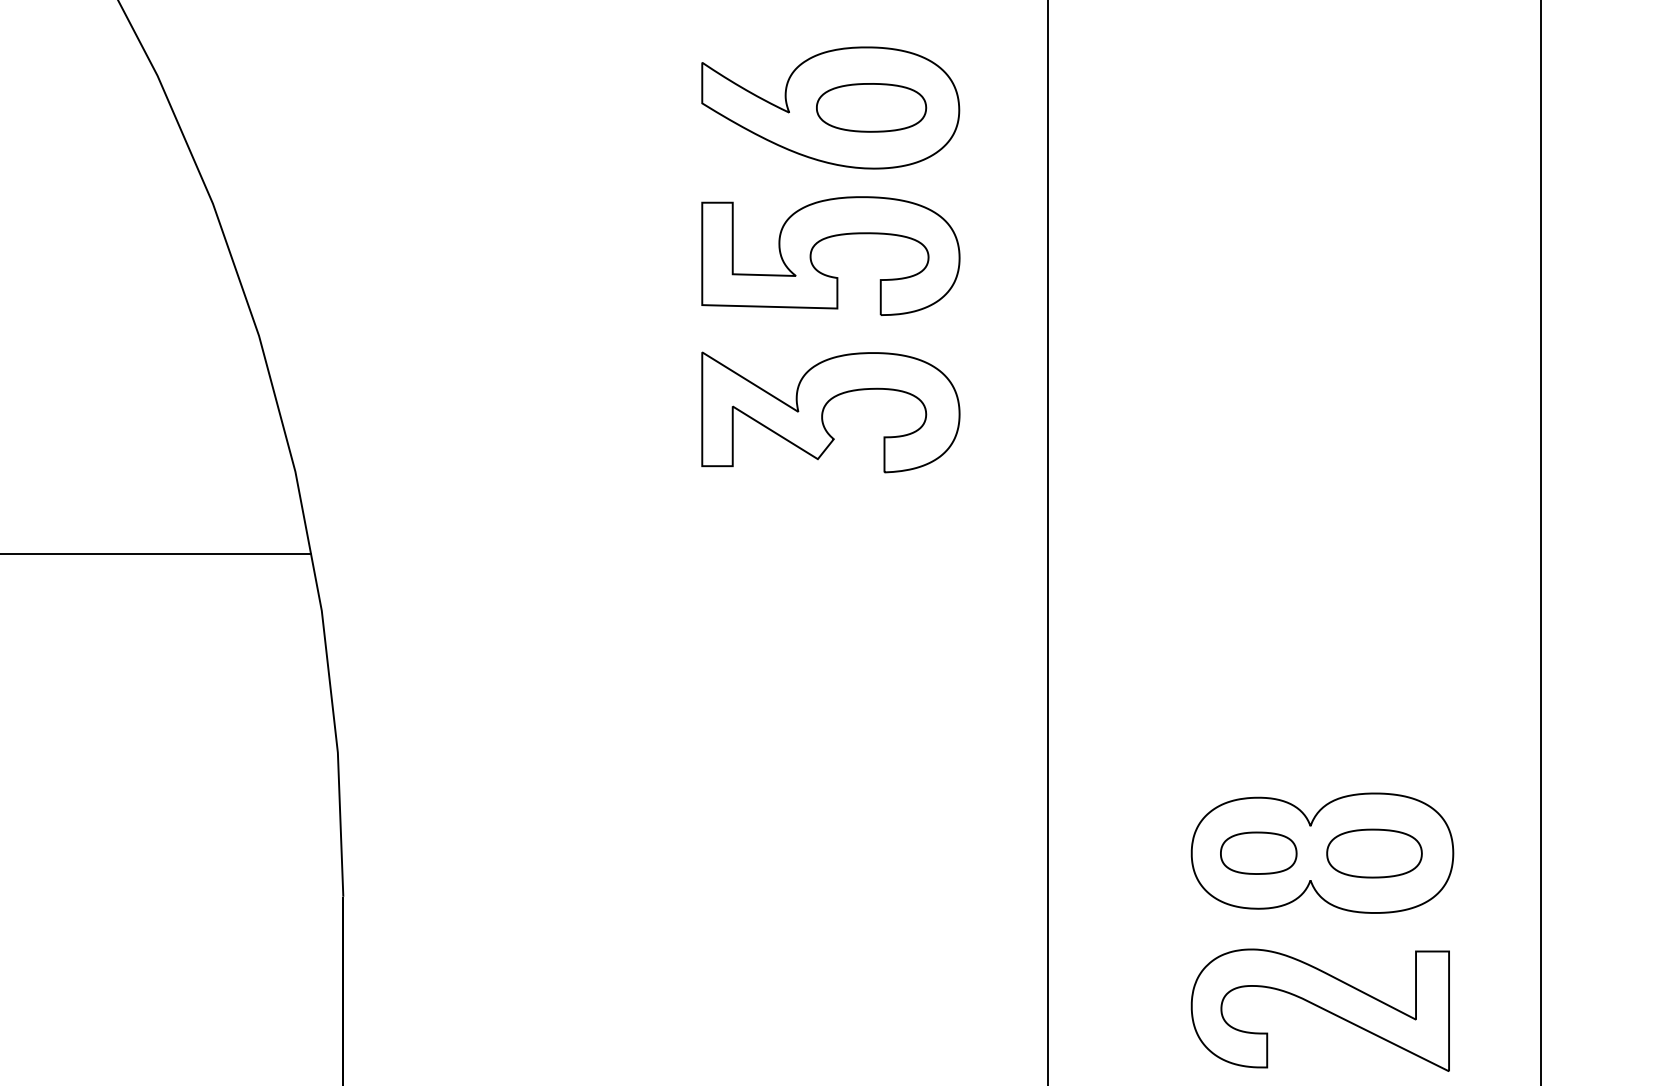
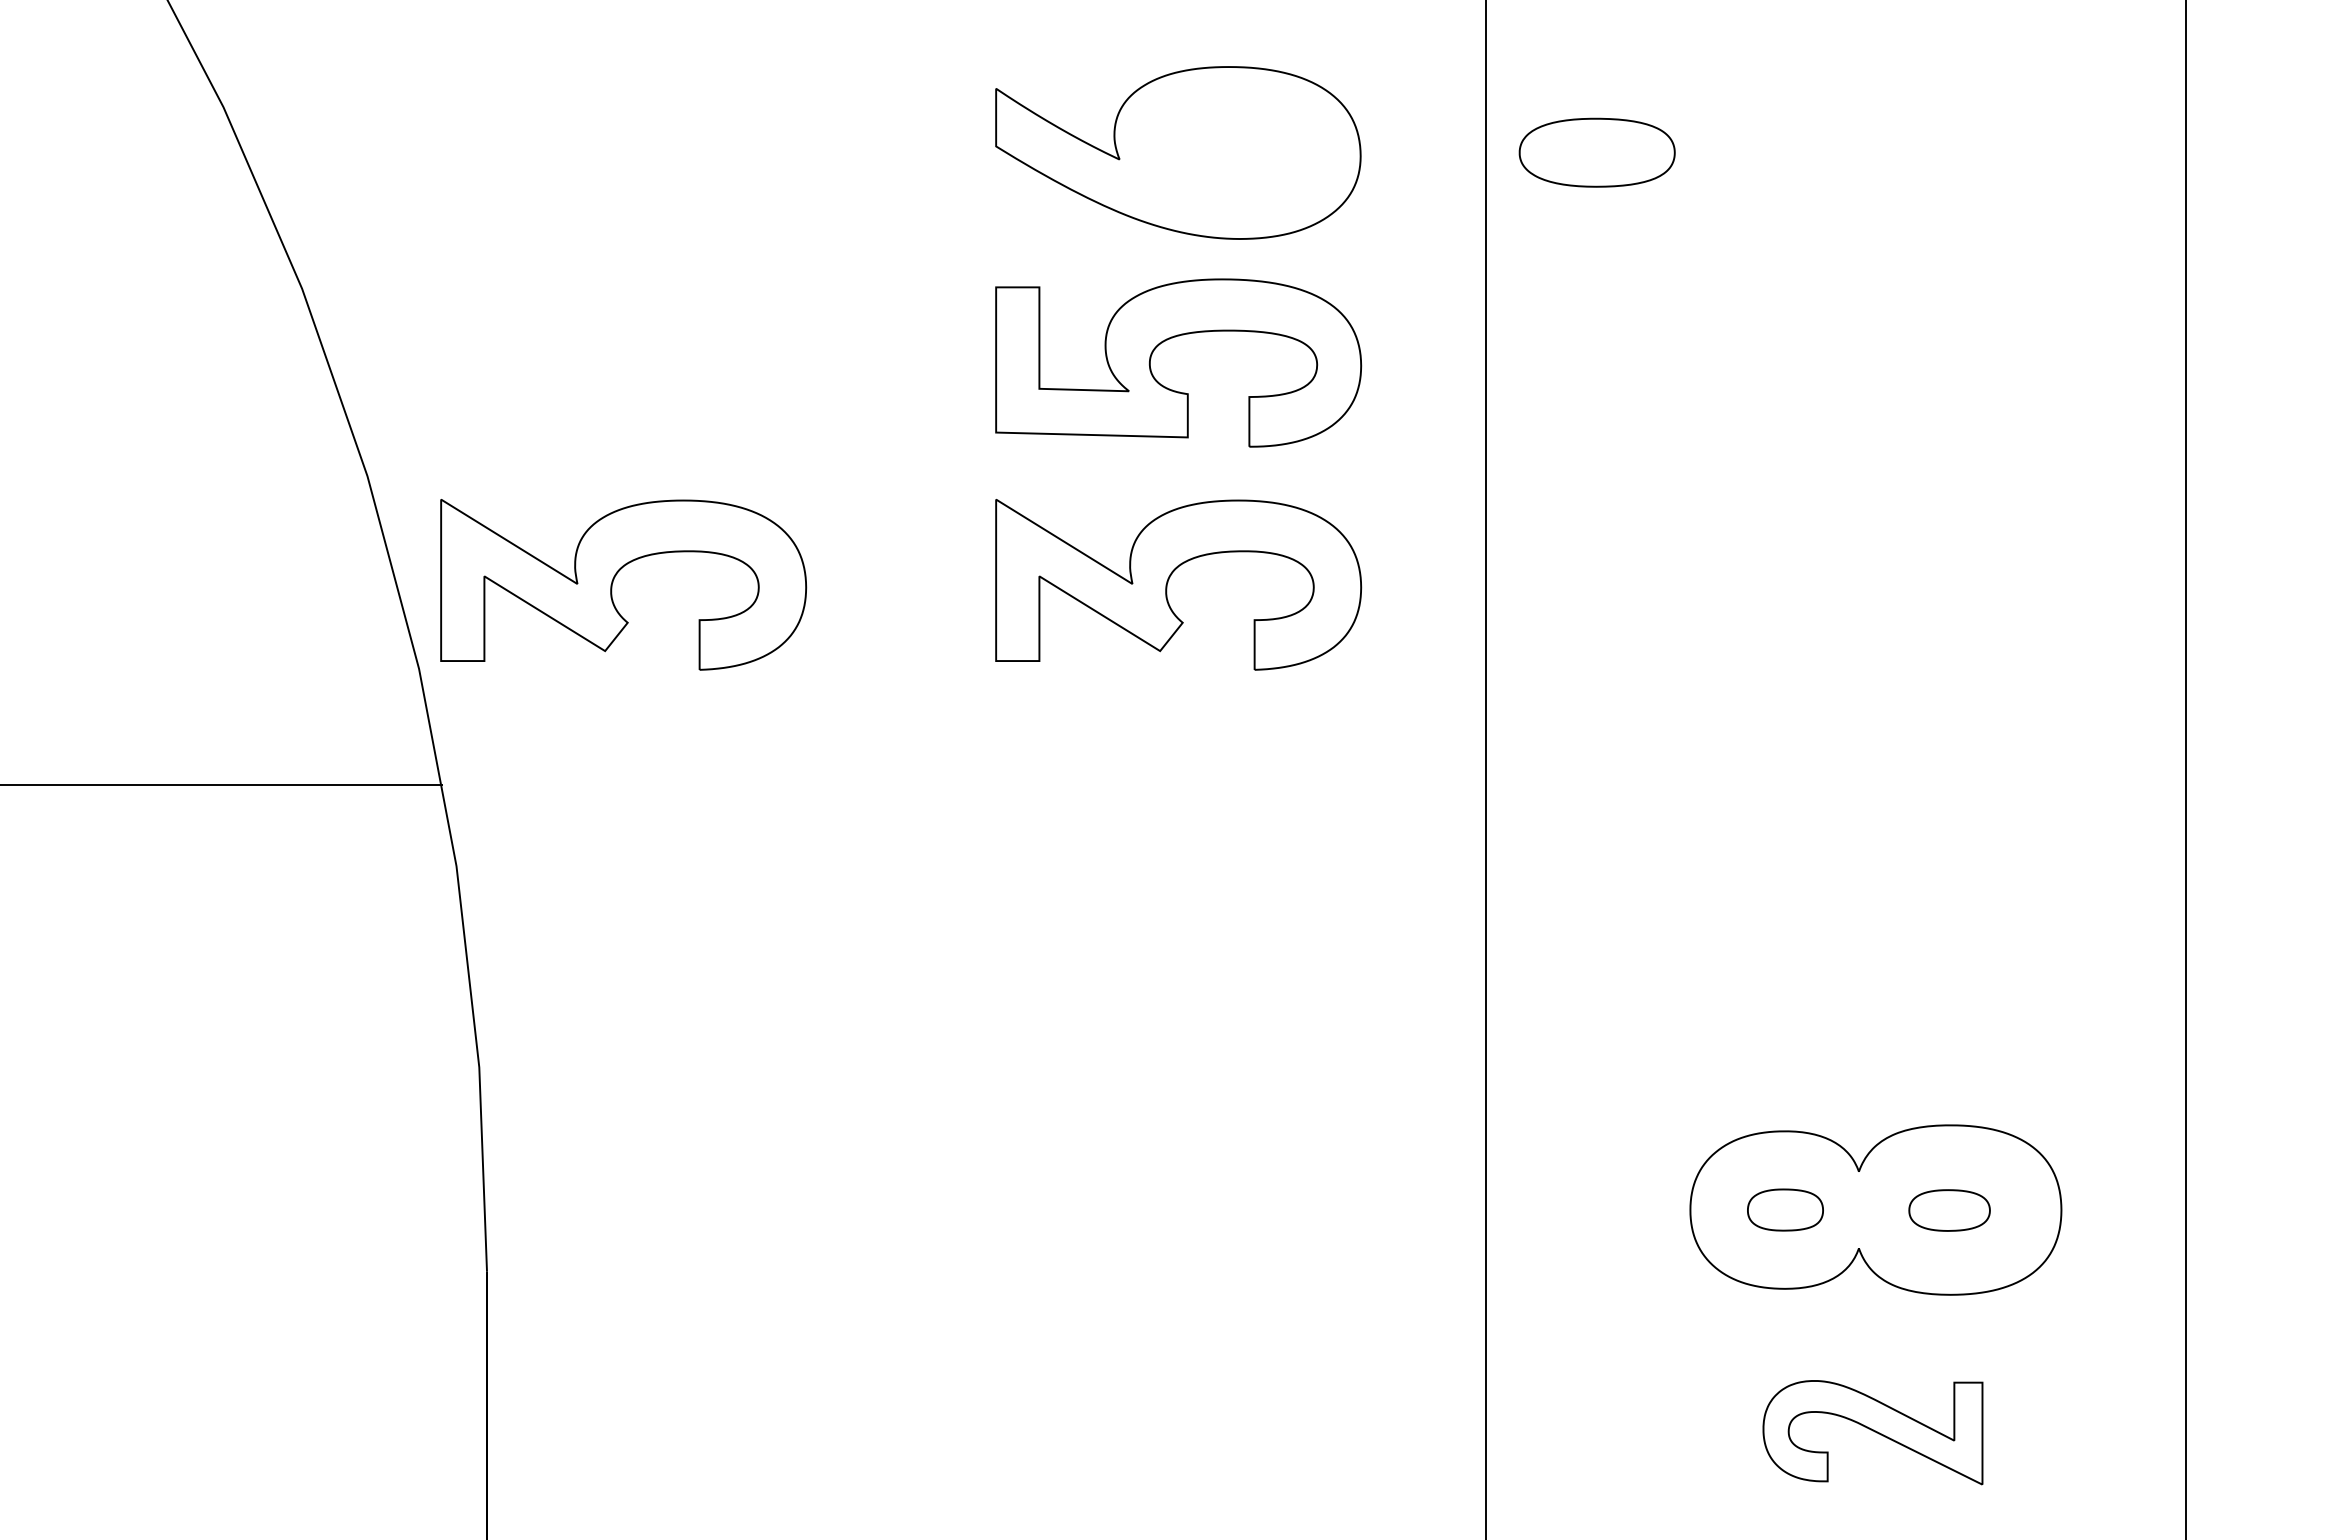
part: (871, 107) -> (1596, 152), moved
part: (432, 410) -> (613, 582), added
part: (1258, 852) -> (1785, 1209), size x0.7
part: (1374, 853) -> (1949, 1210), size x0.6
part: (1320, 1010) -> (1872, 1432), size x0.6

